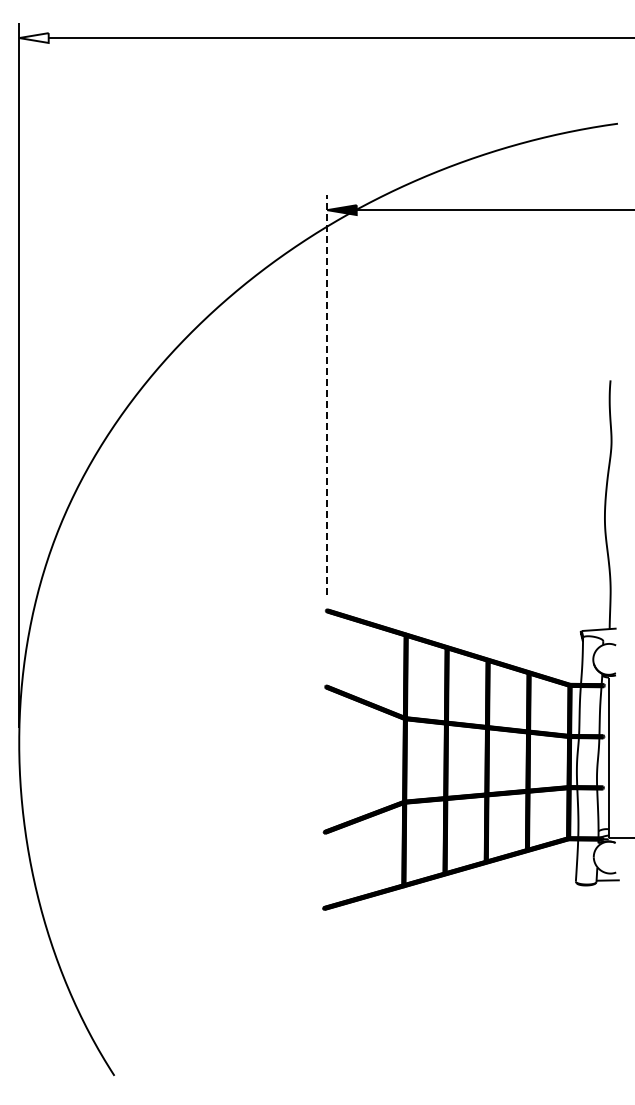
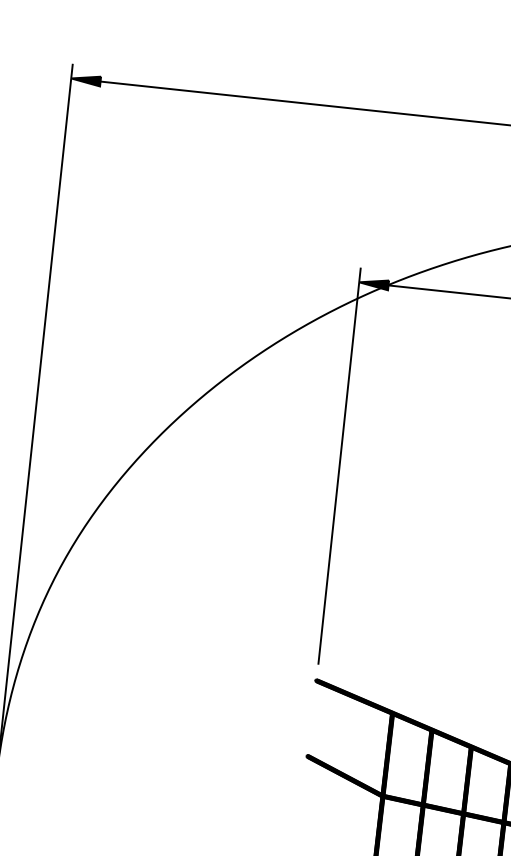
fill: (33, 37) -> (85, 79), added
line: (327, 395) -> (339, 466), dashed -> solid

